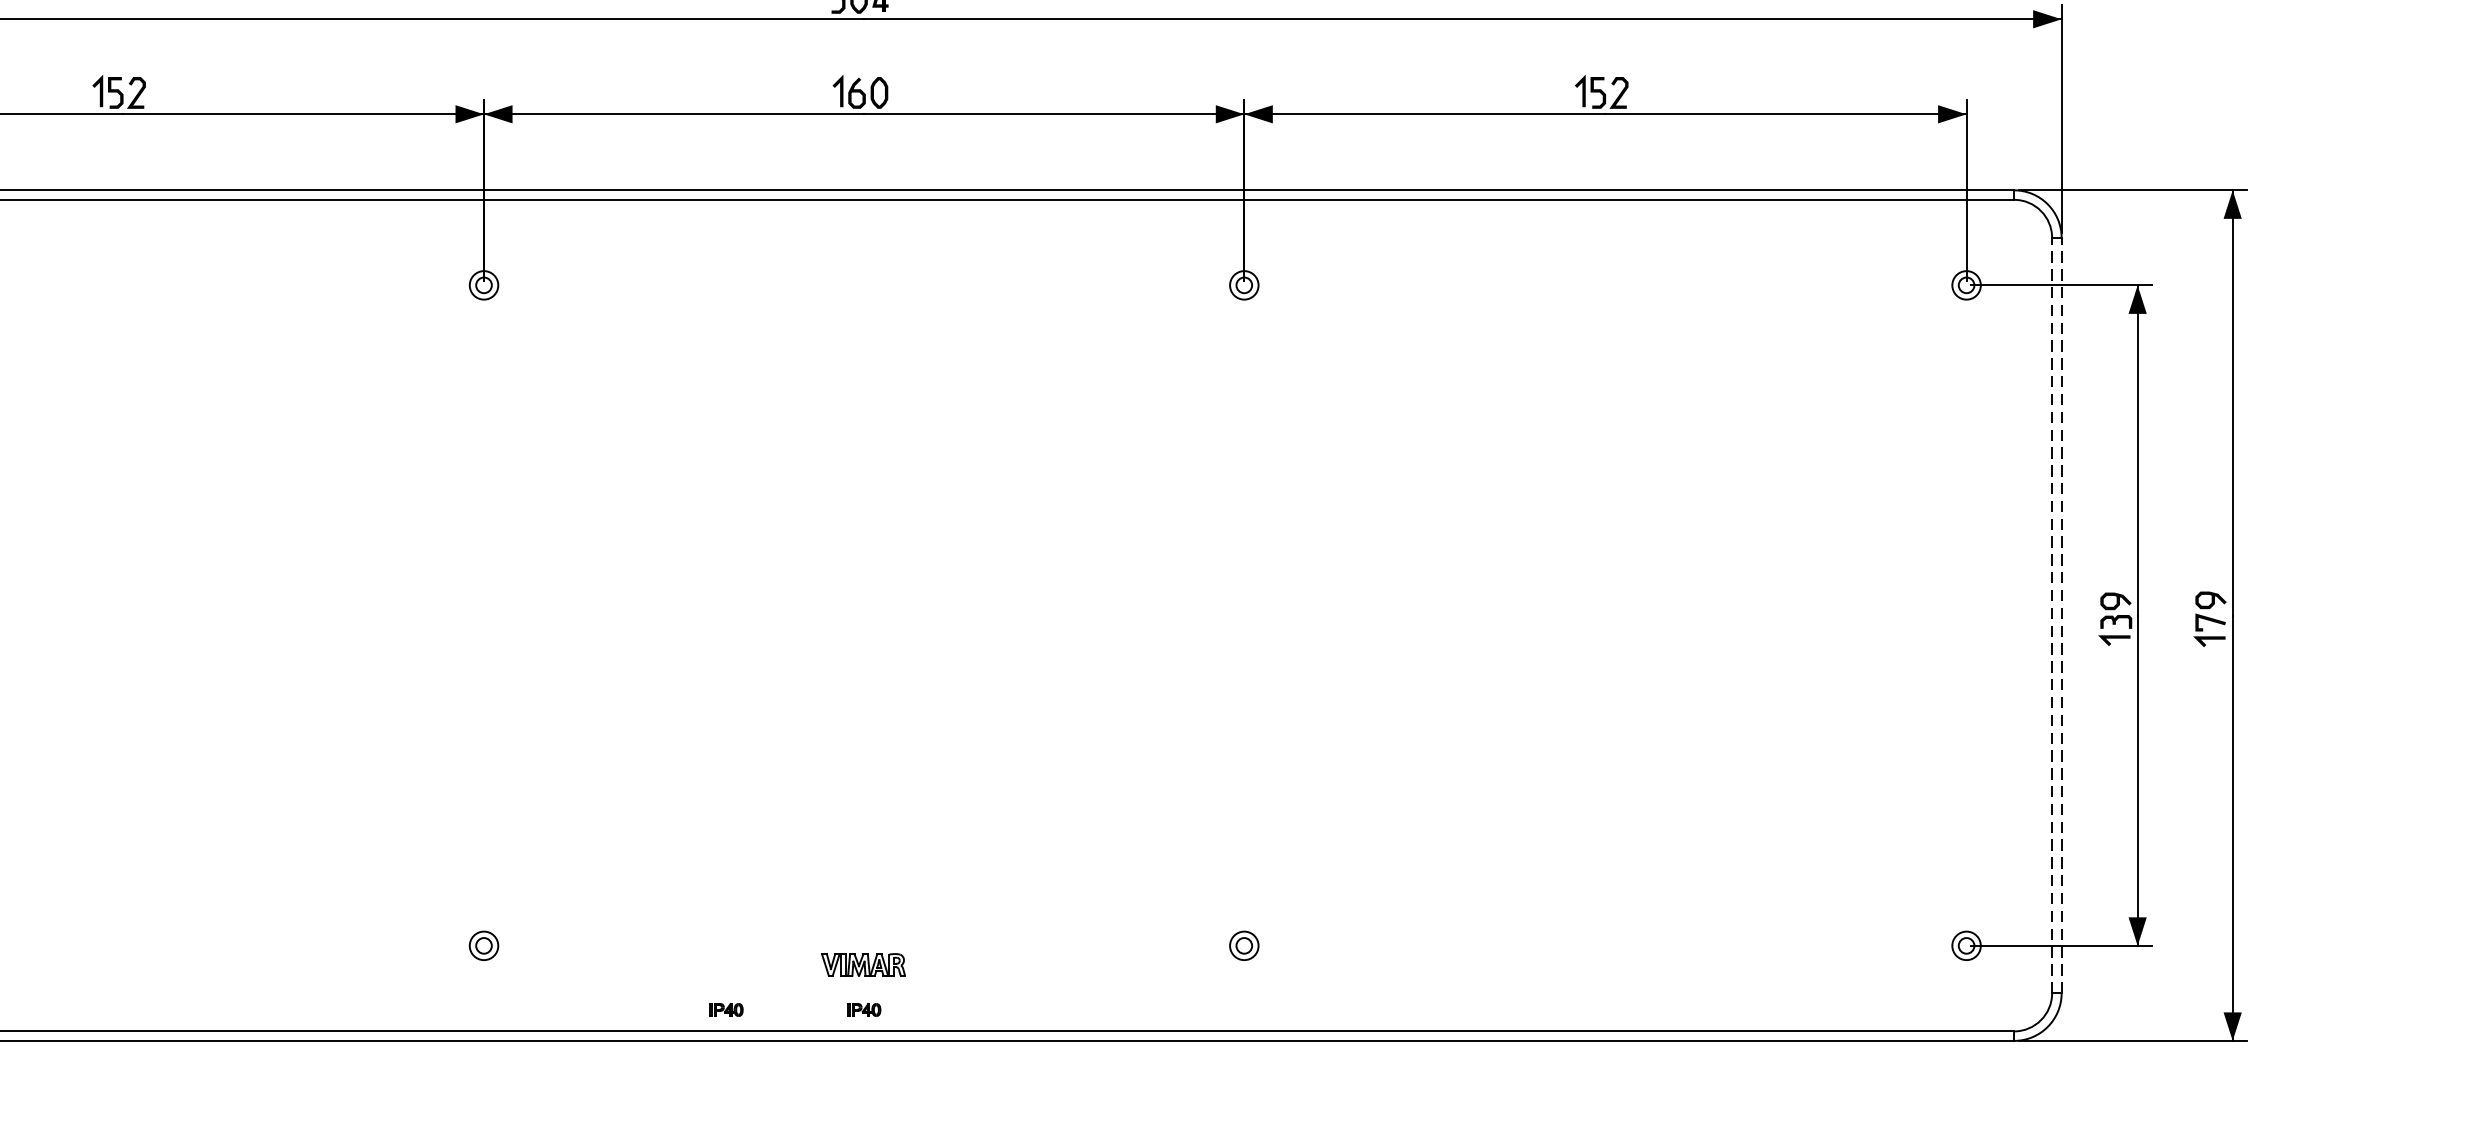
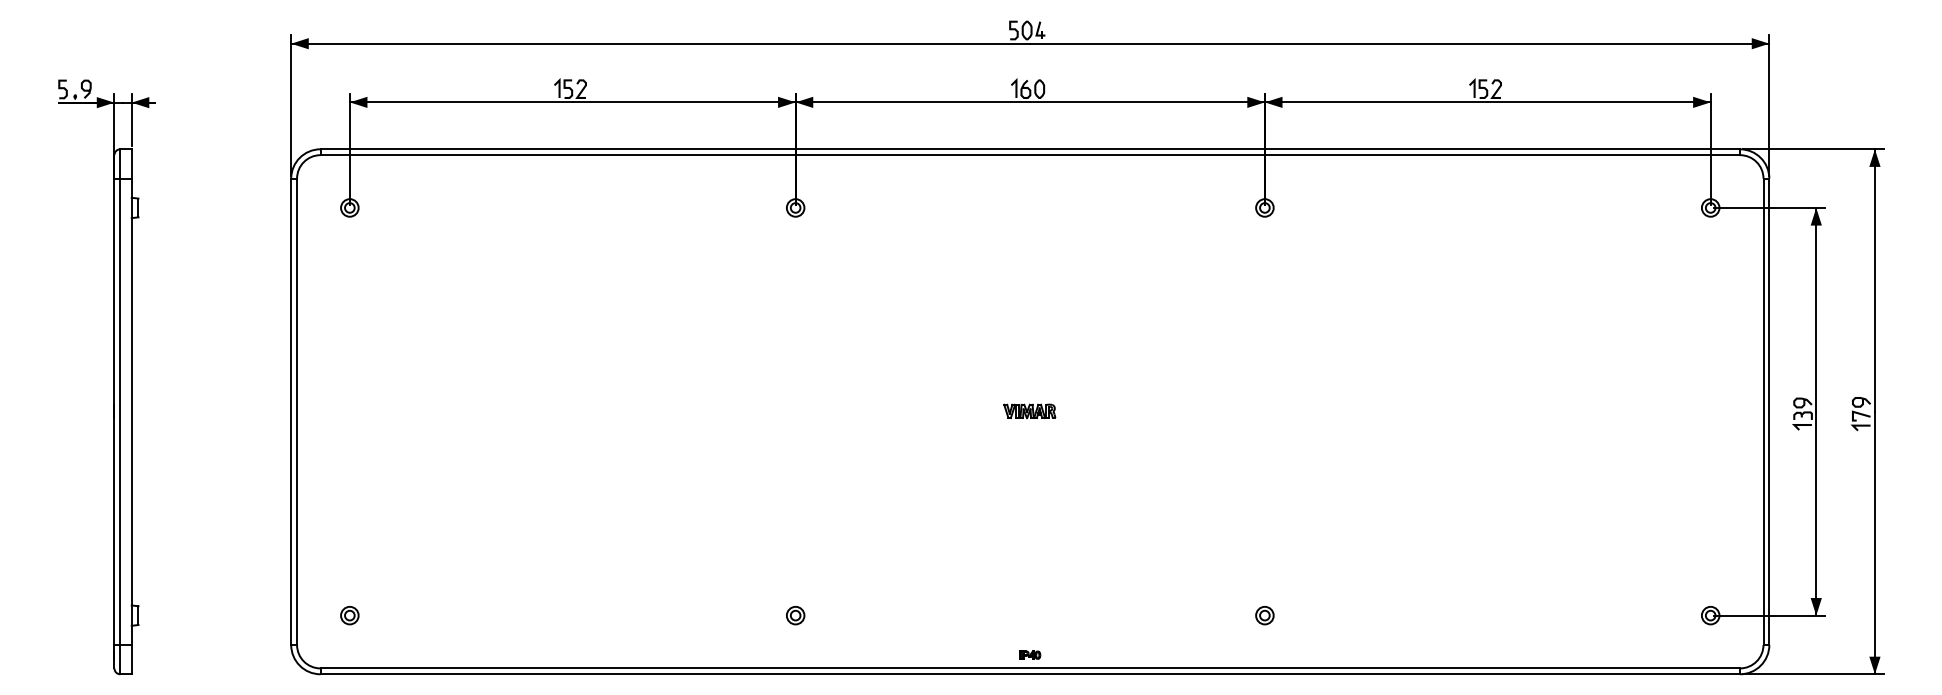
line: (2052, 615) -> (1763, 411), dashed -> solid
line: (2061, 615) -> (1769, 411), dashed -> solid
part: (862, 963) -> (1029, 410), moved
part: (726, 1008) -> (945, 654), removed

